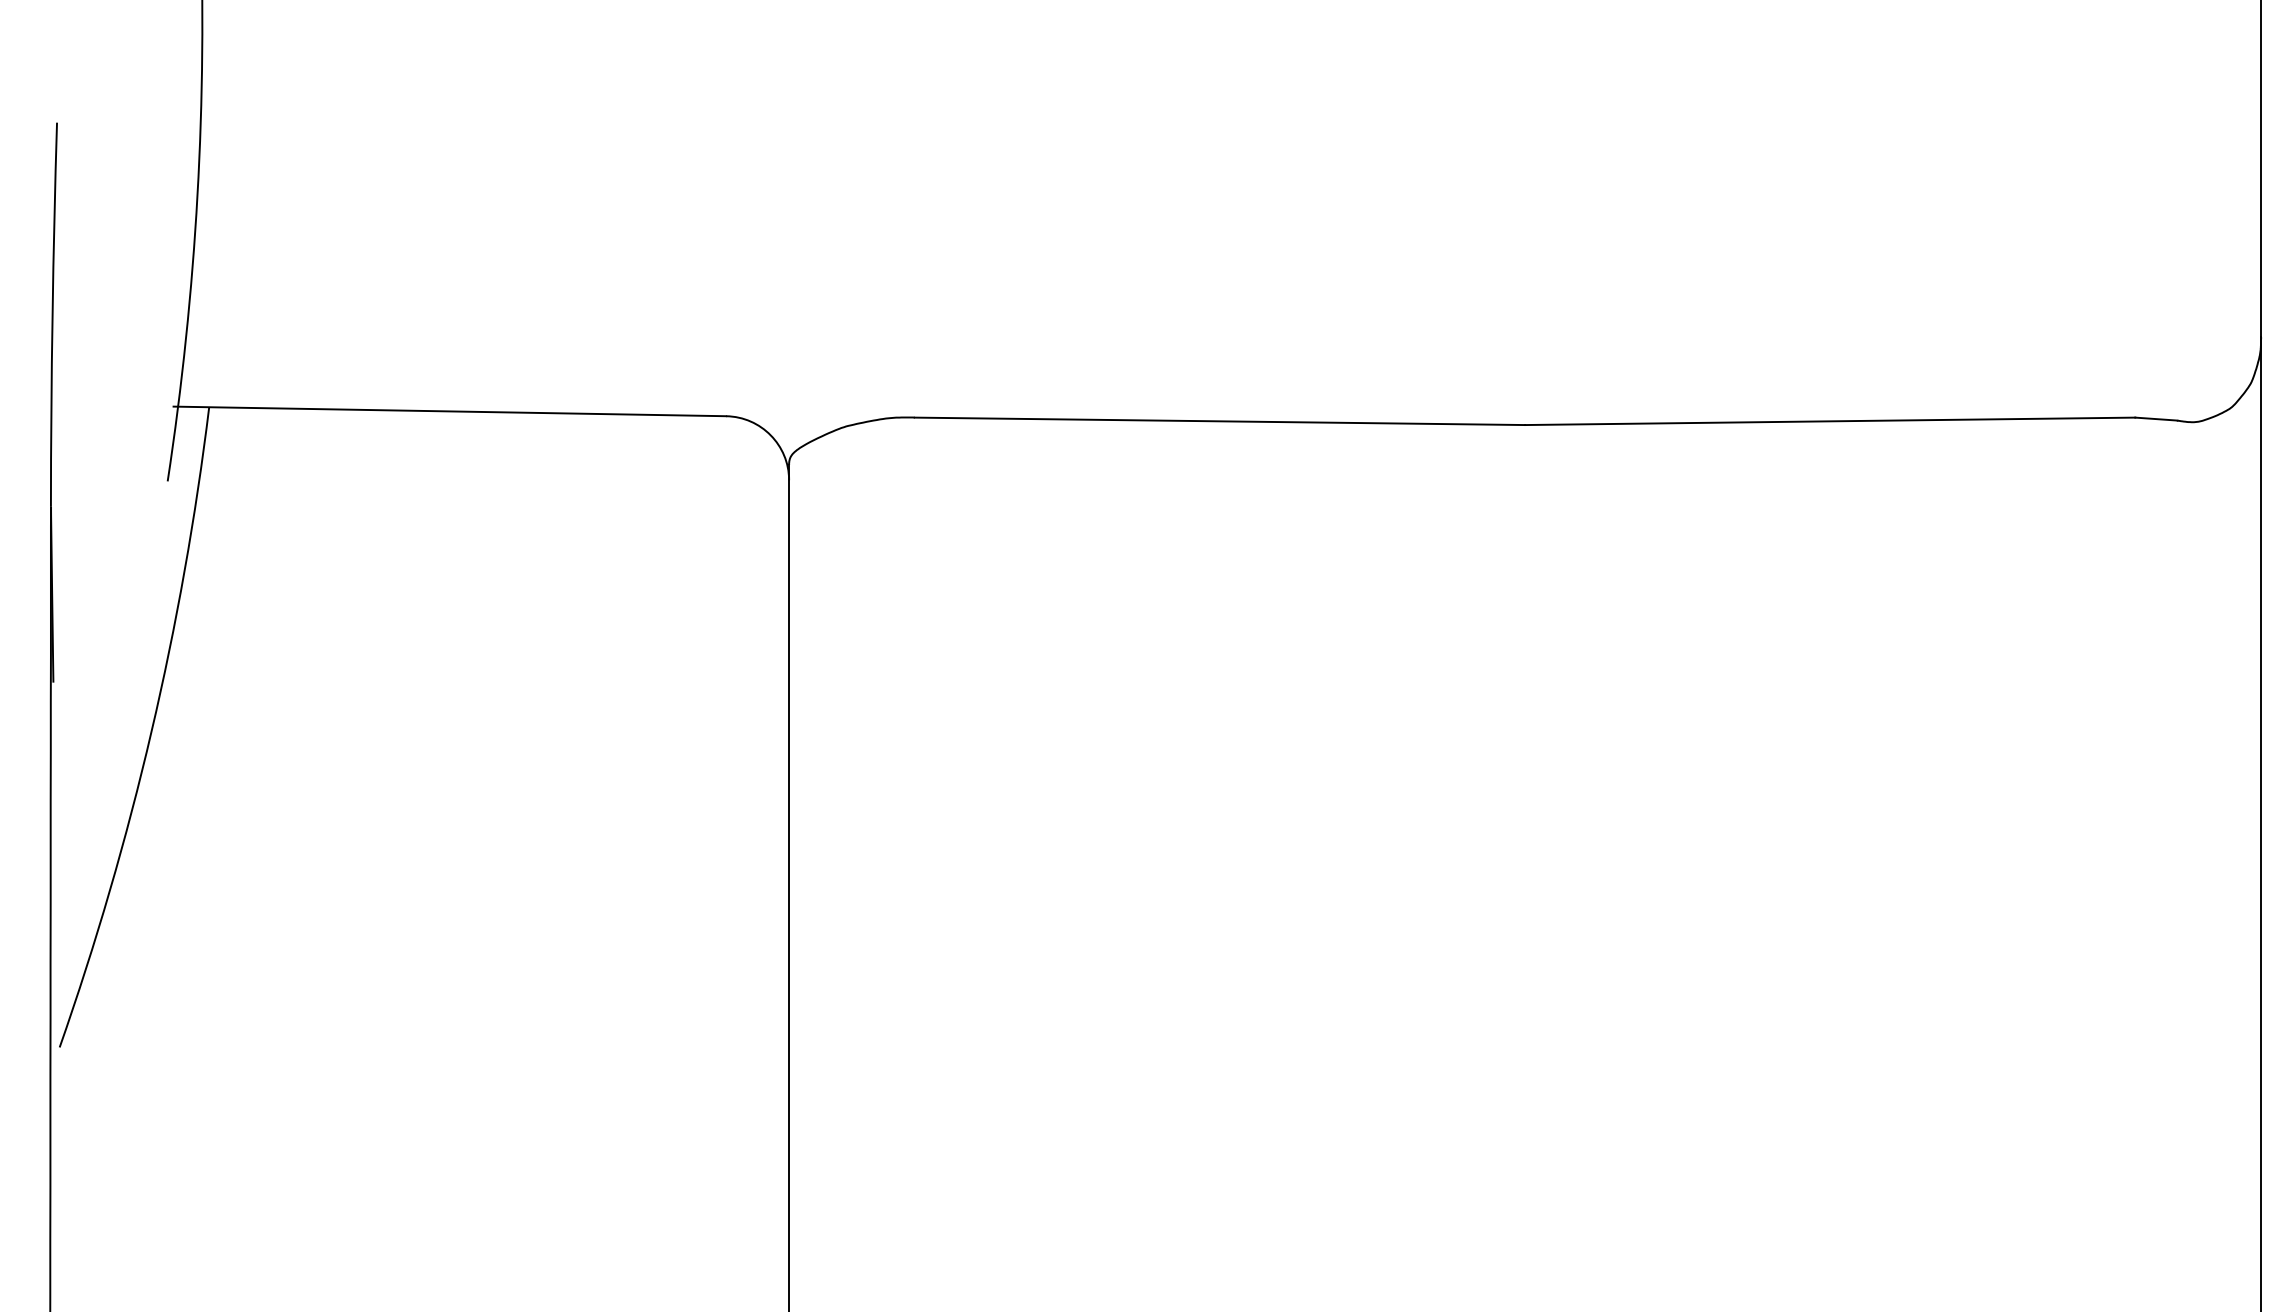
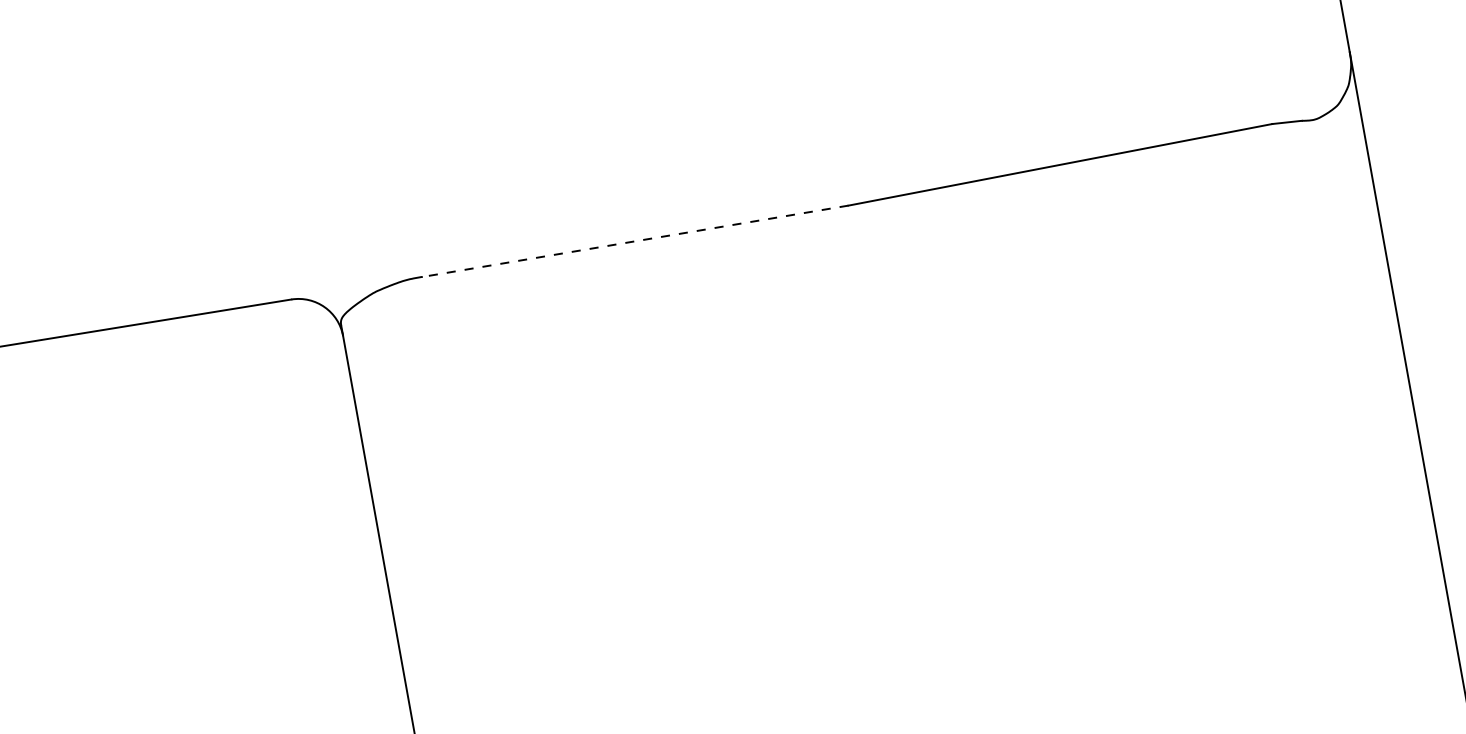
line: (1219, 421) -> (635, 241), solid -> dashed

